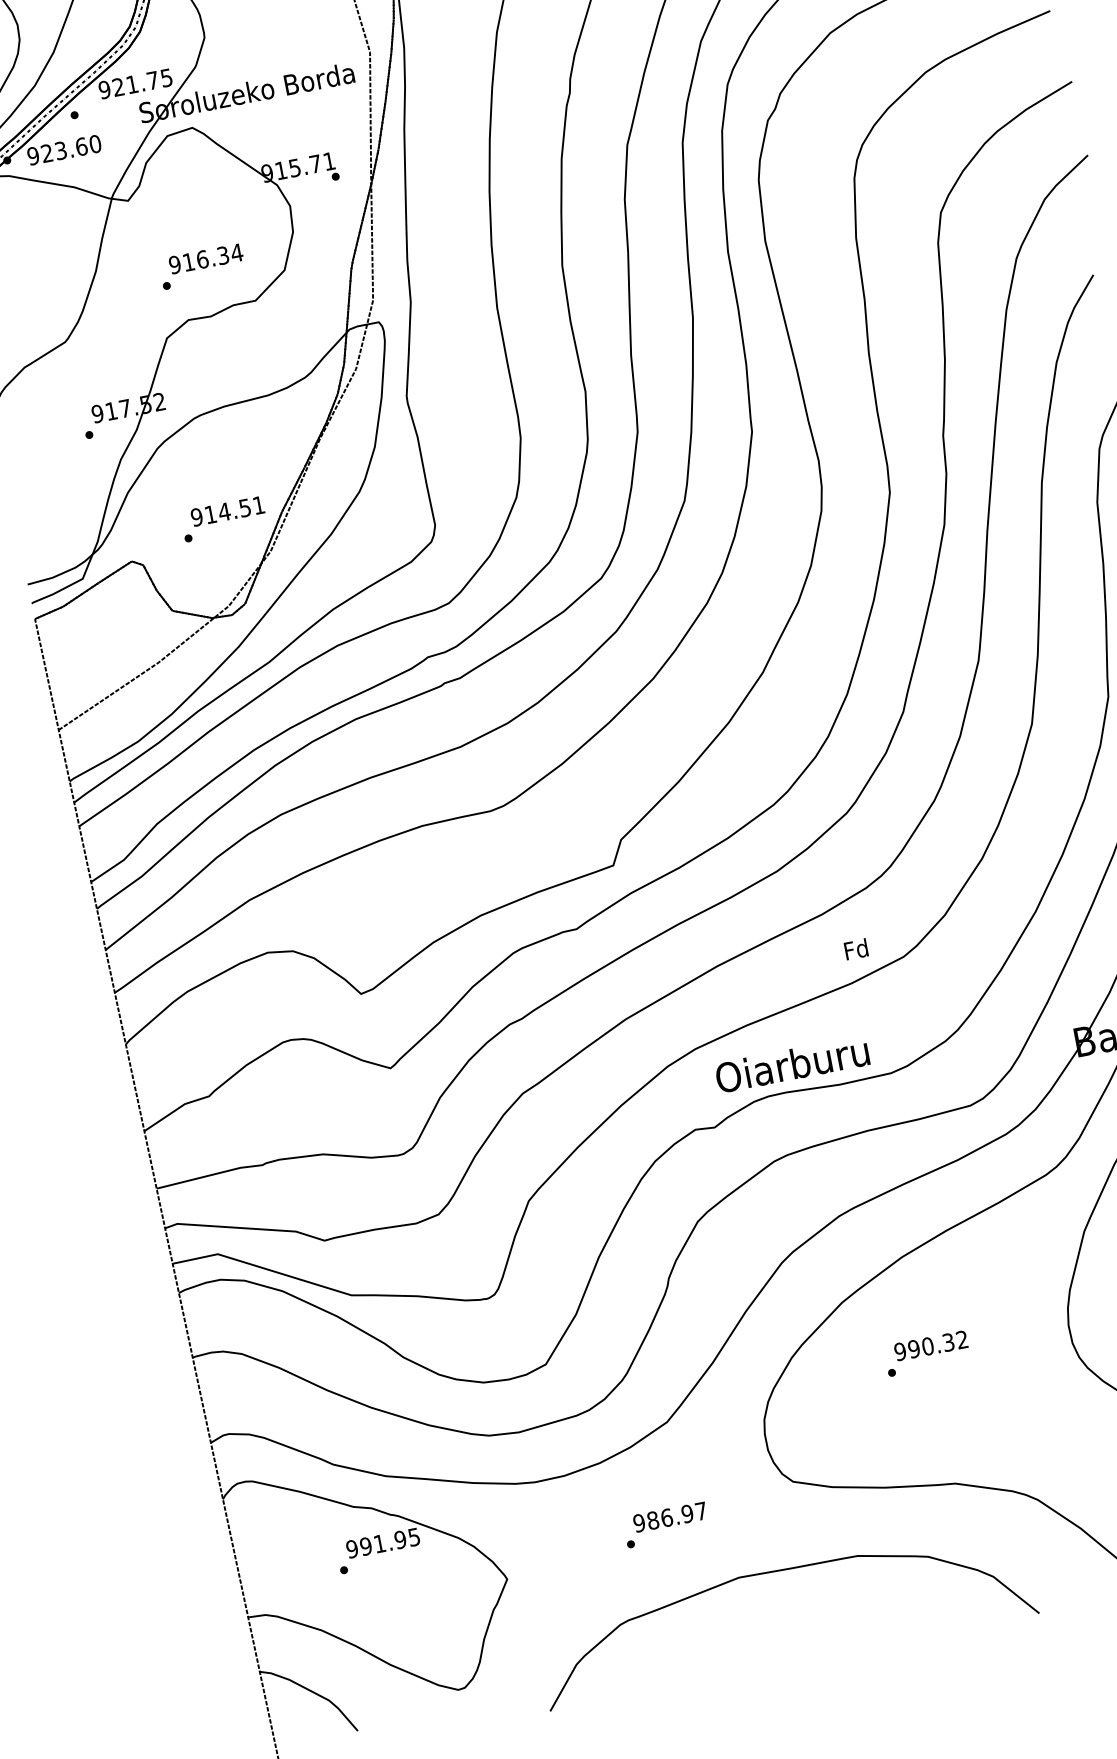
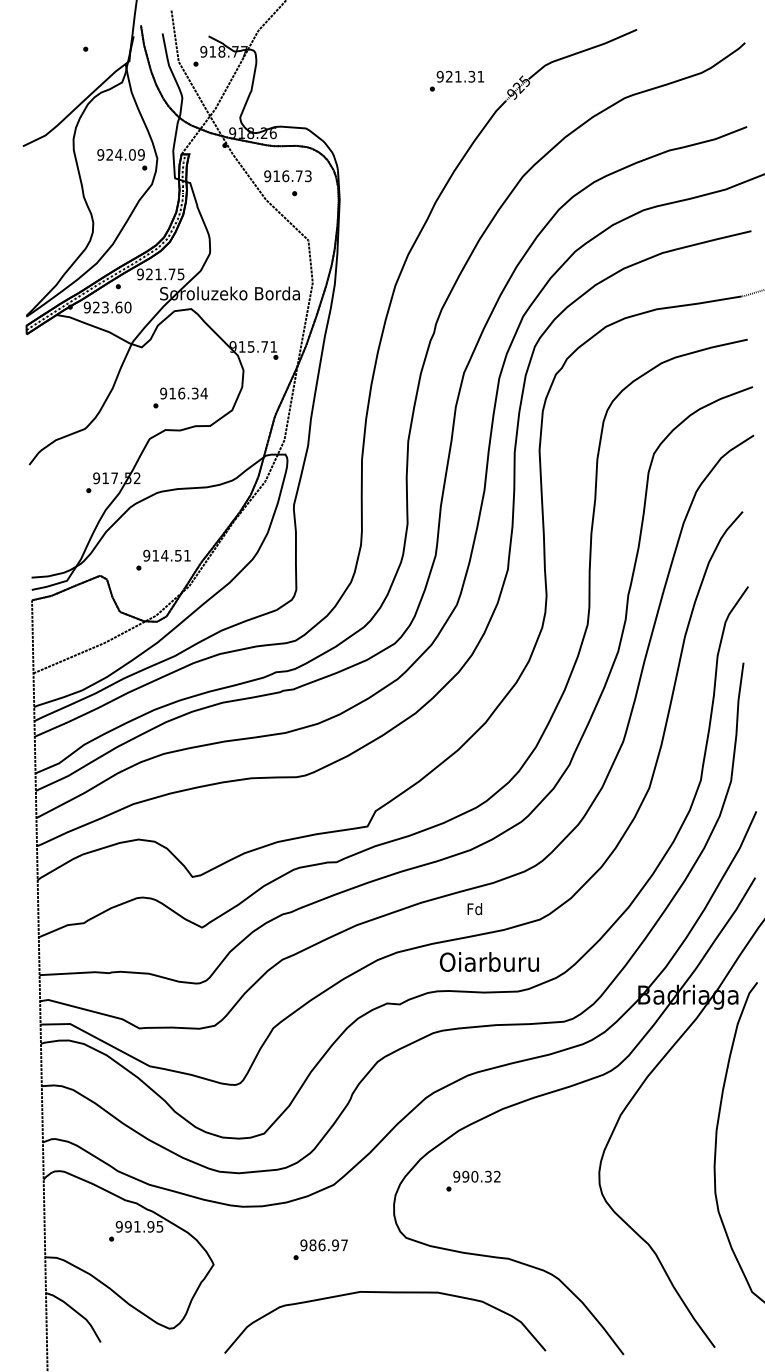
text: (855, 950) -> (474, 909), moved
text: (790, 1063) -> (488, 961), moved
text: (926, 1352) -> (473, 1180), moved

